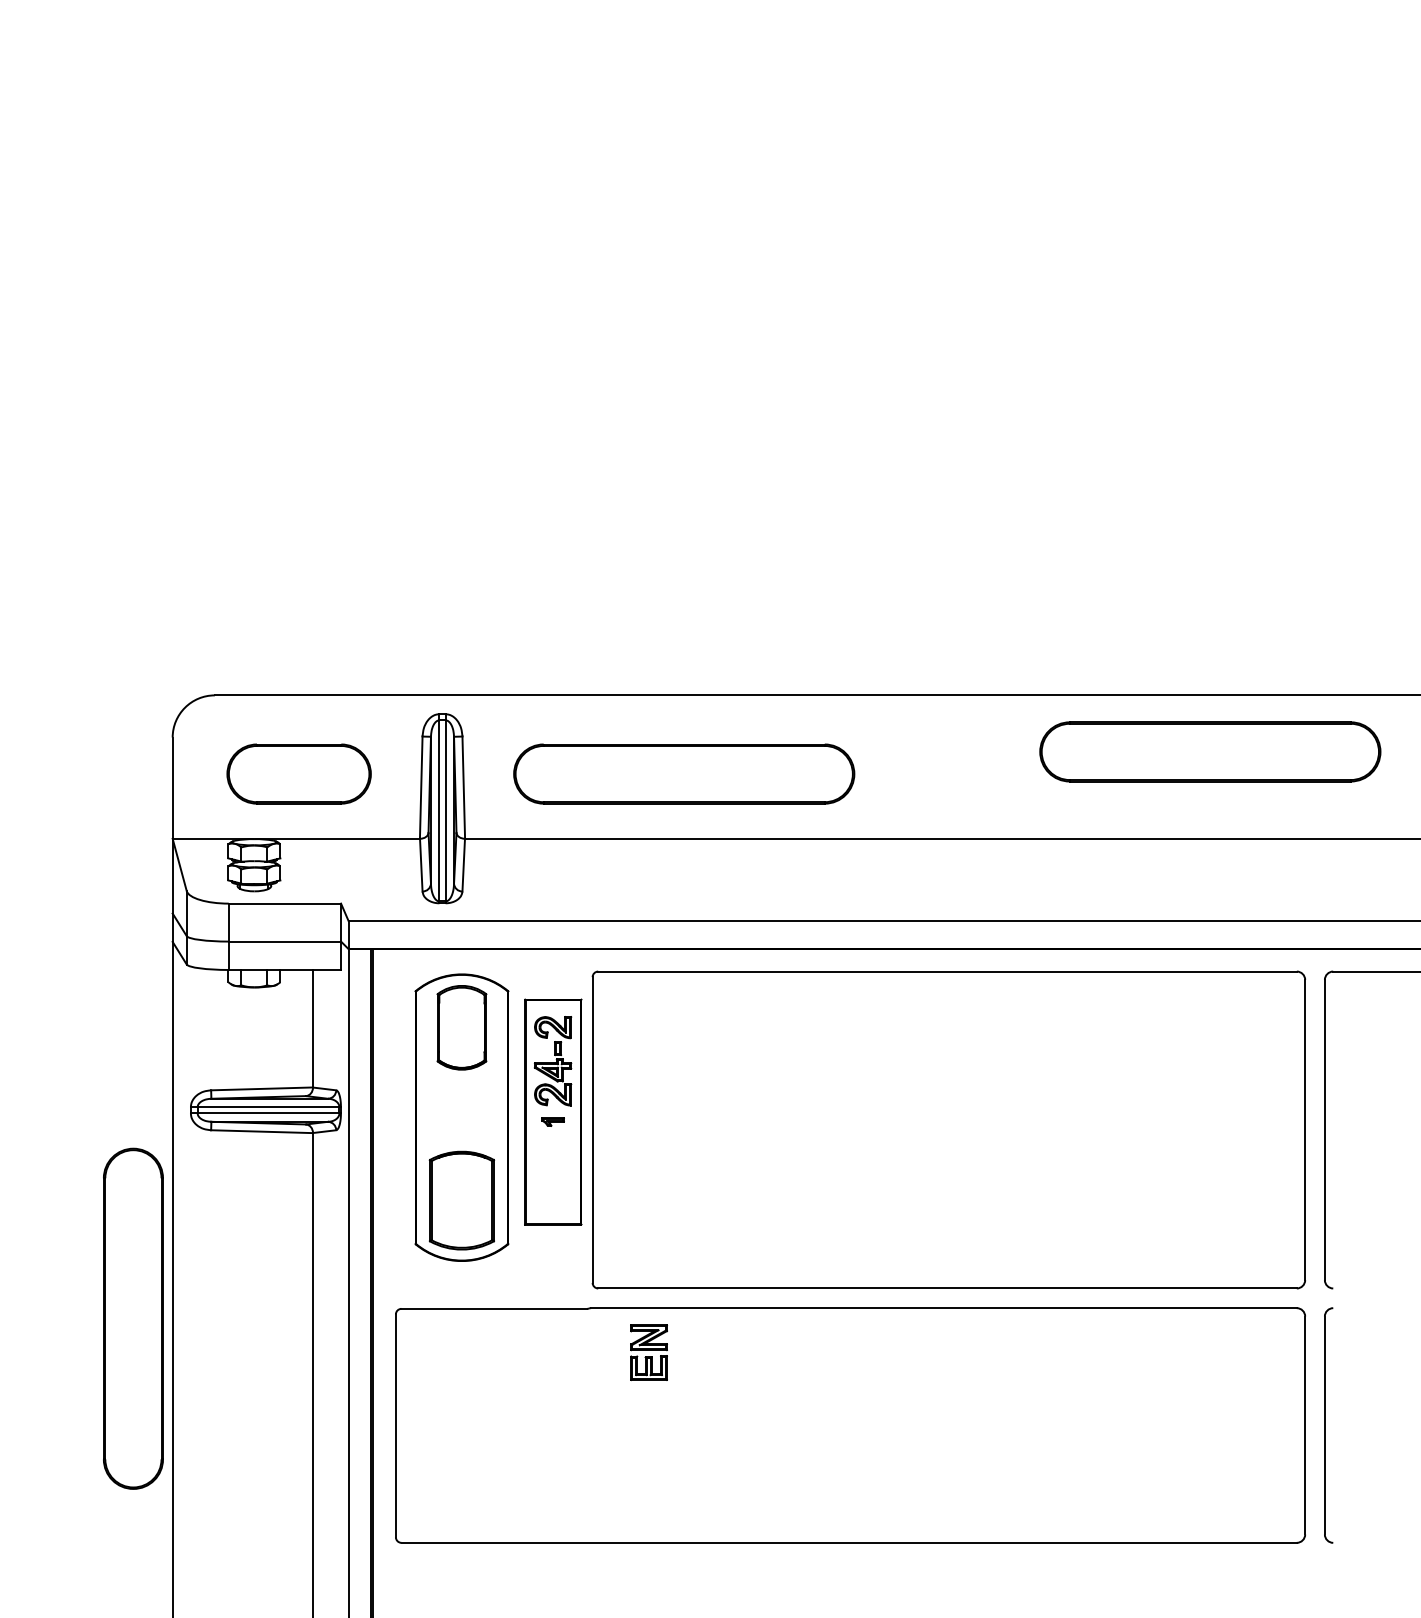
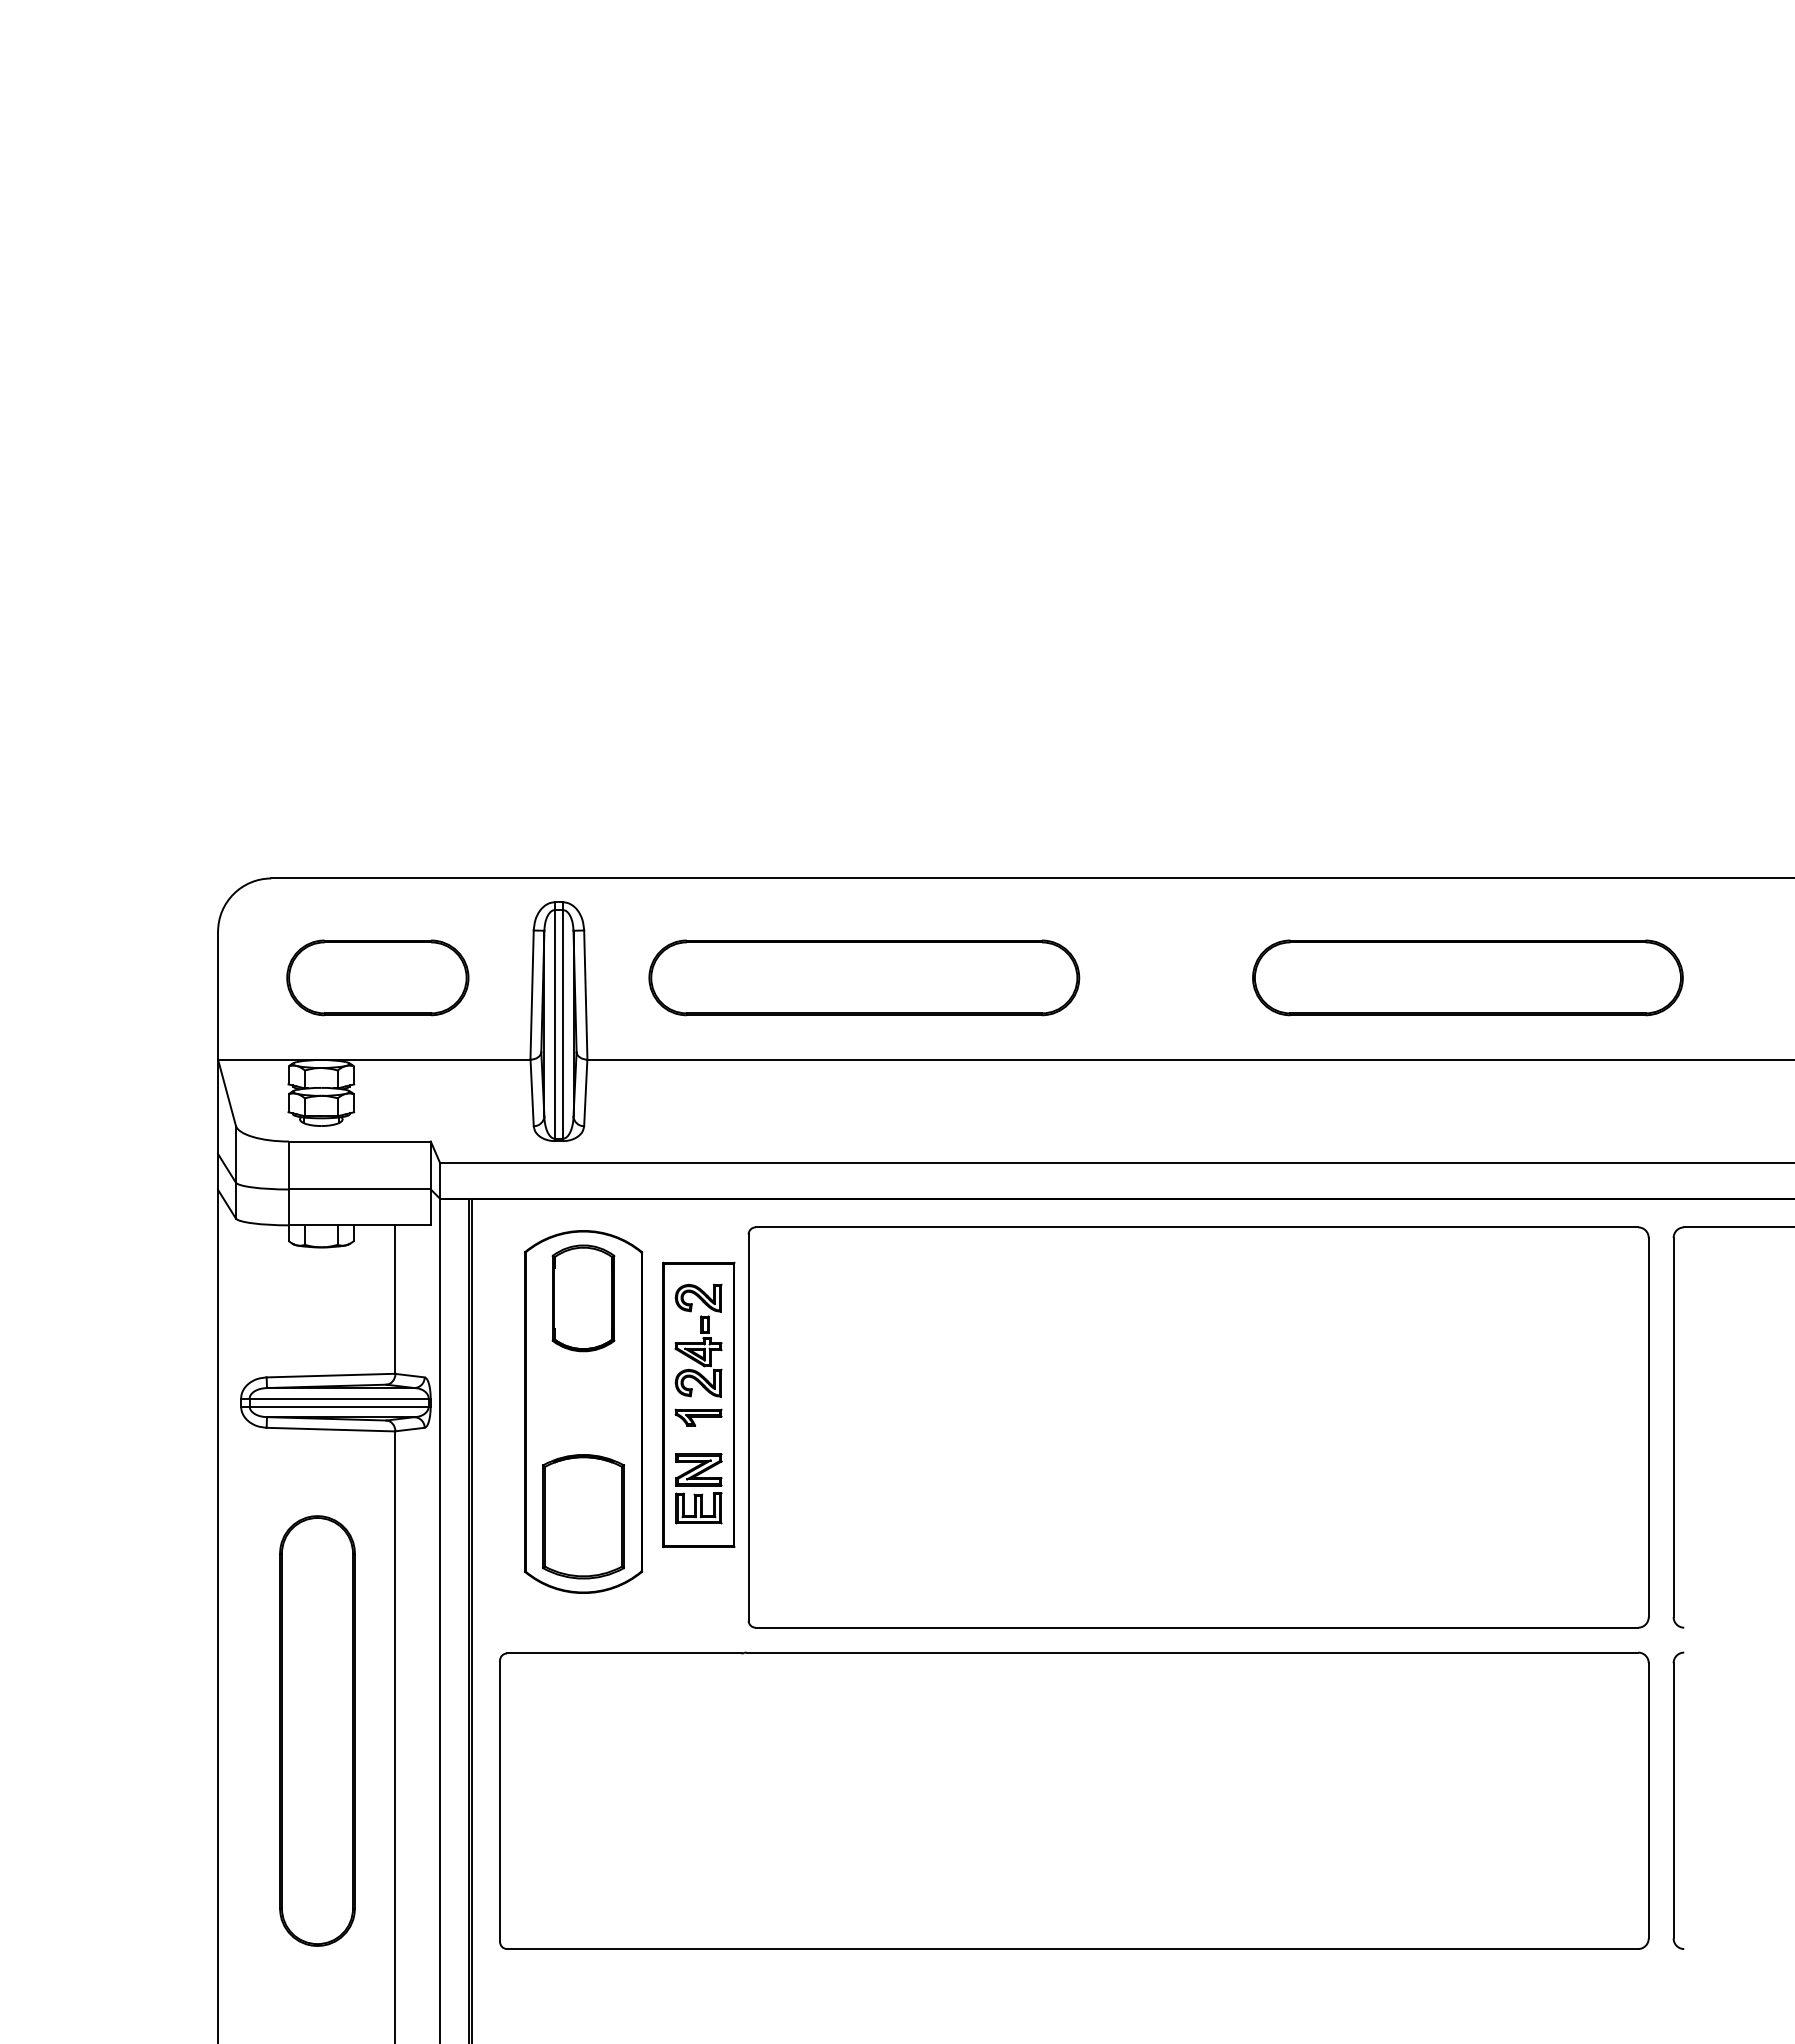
part: (1209, 751) -> (1467, 977), moved
part: (552, 1122) -> (698, 1417), size x1.67
part: (133, 1318) -> (317, 1730), moved
part: (648, 1352) -> (698, 1488), moved

